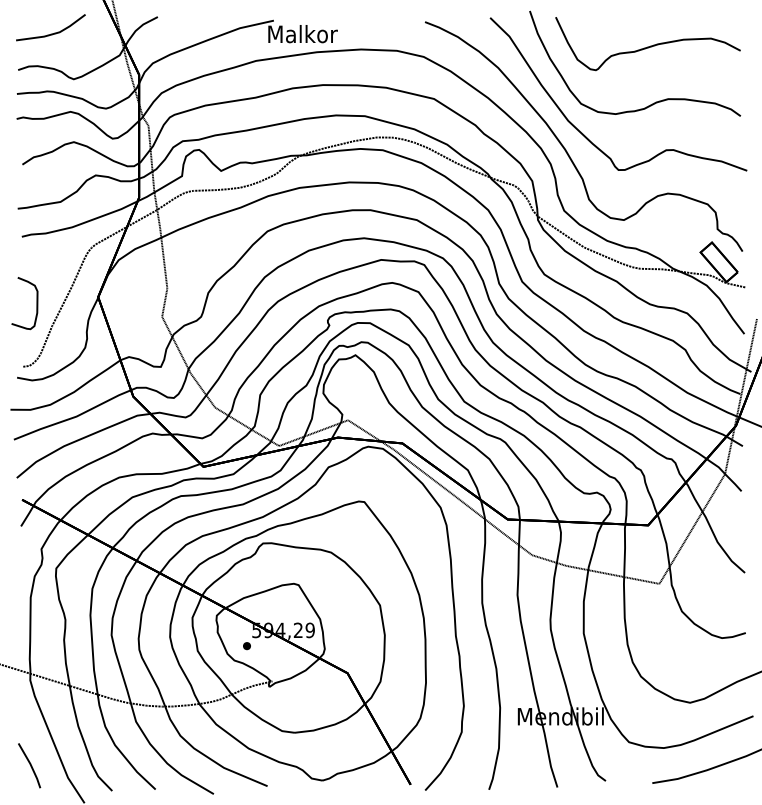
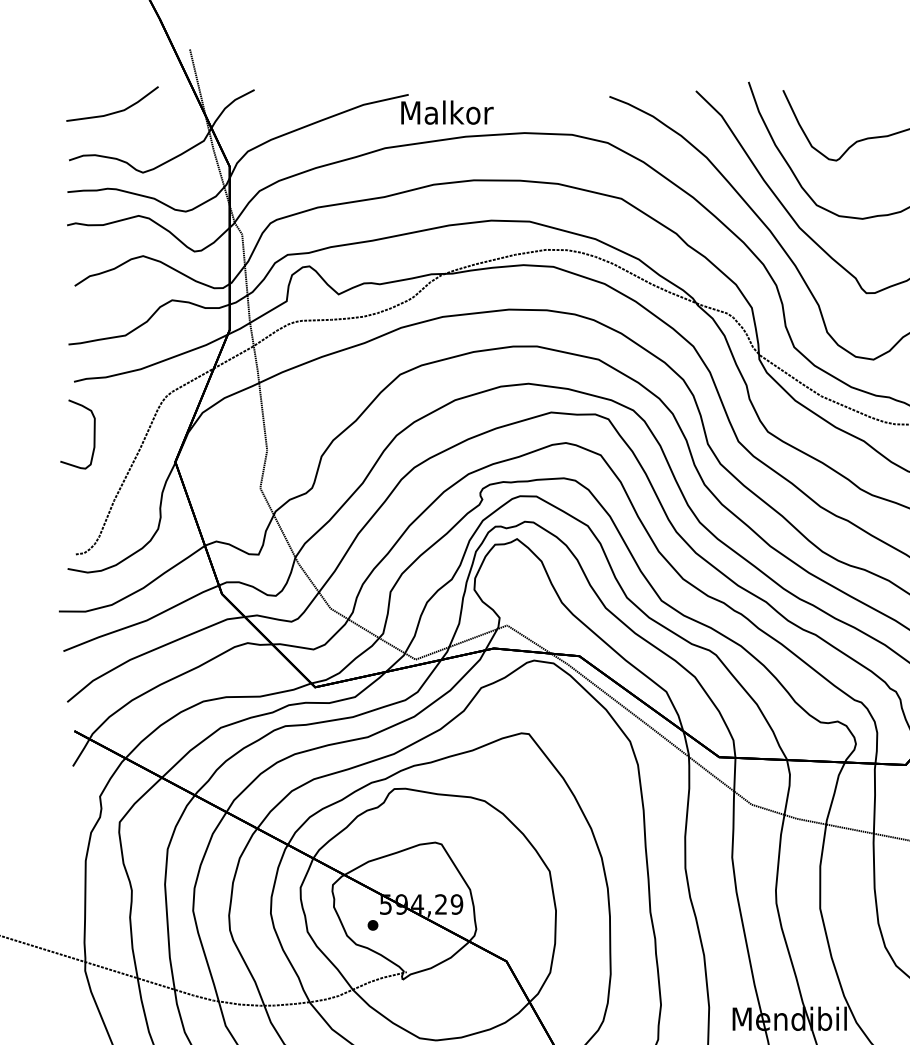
curve: (36, 303) -> (93, 434), moved

